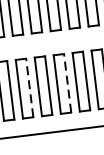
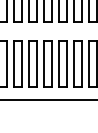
line: (68, 82) -> (52, 63), dashed -> solid
line: (29, 87) -> (22, 63), dashed -> solid

